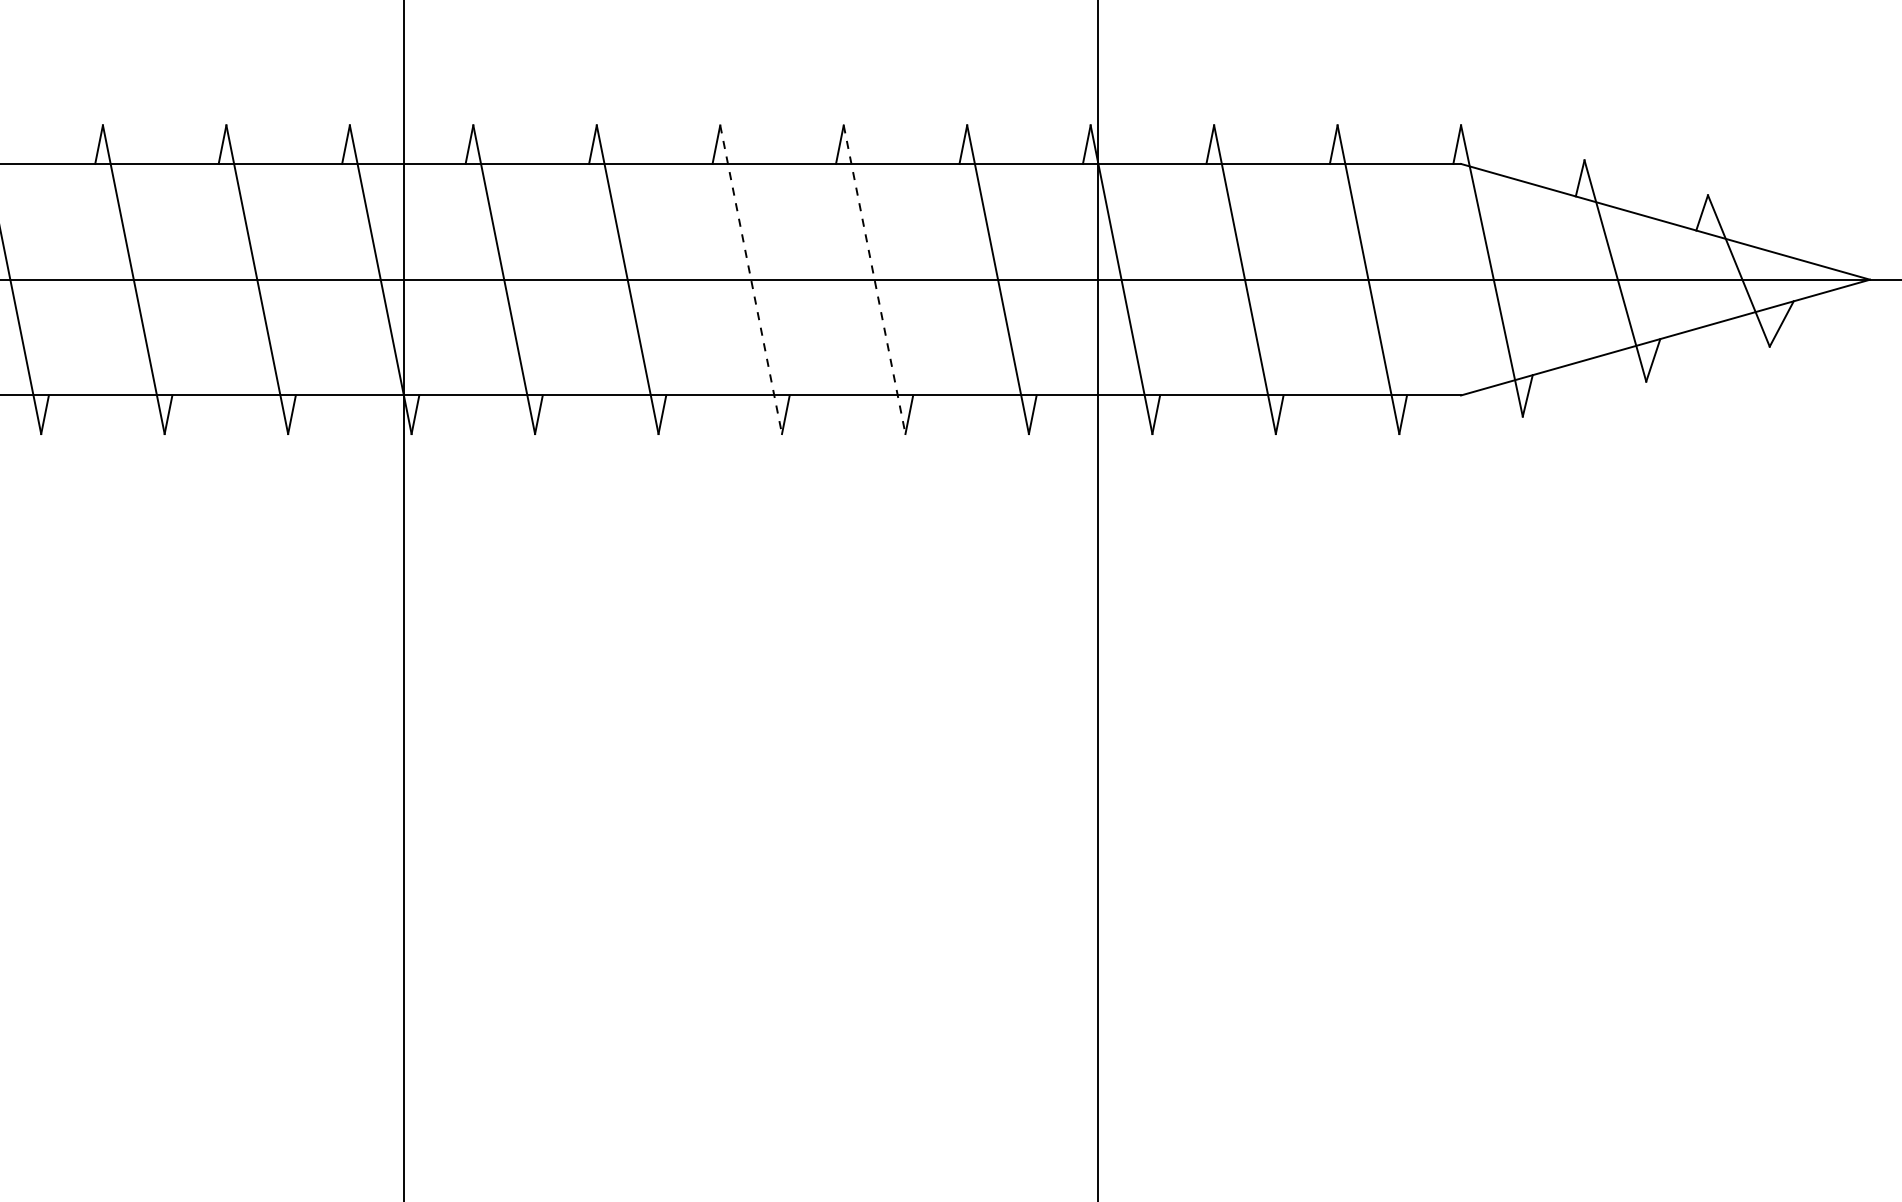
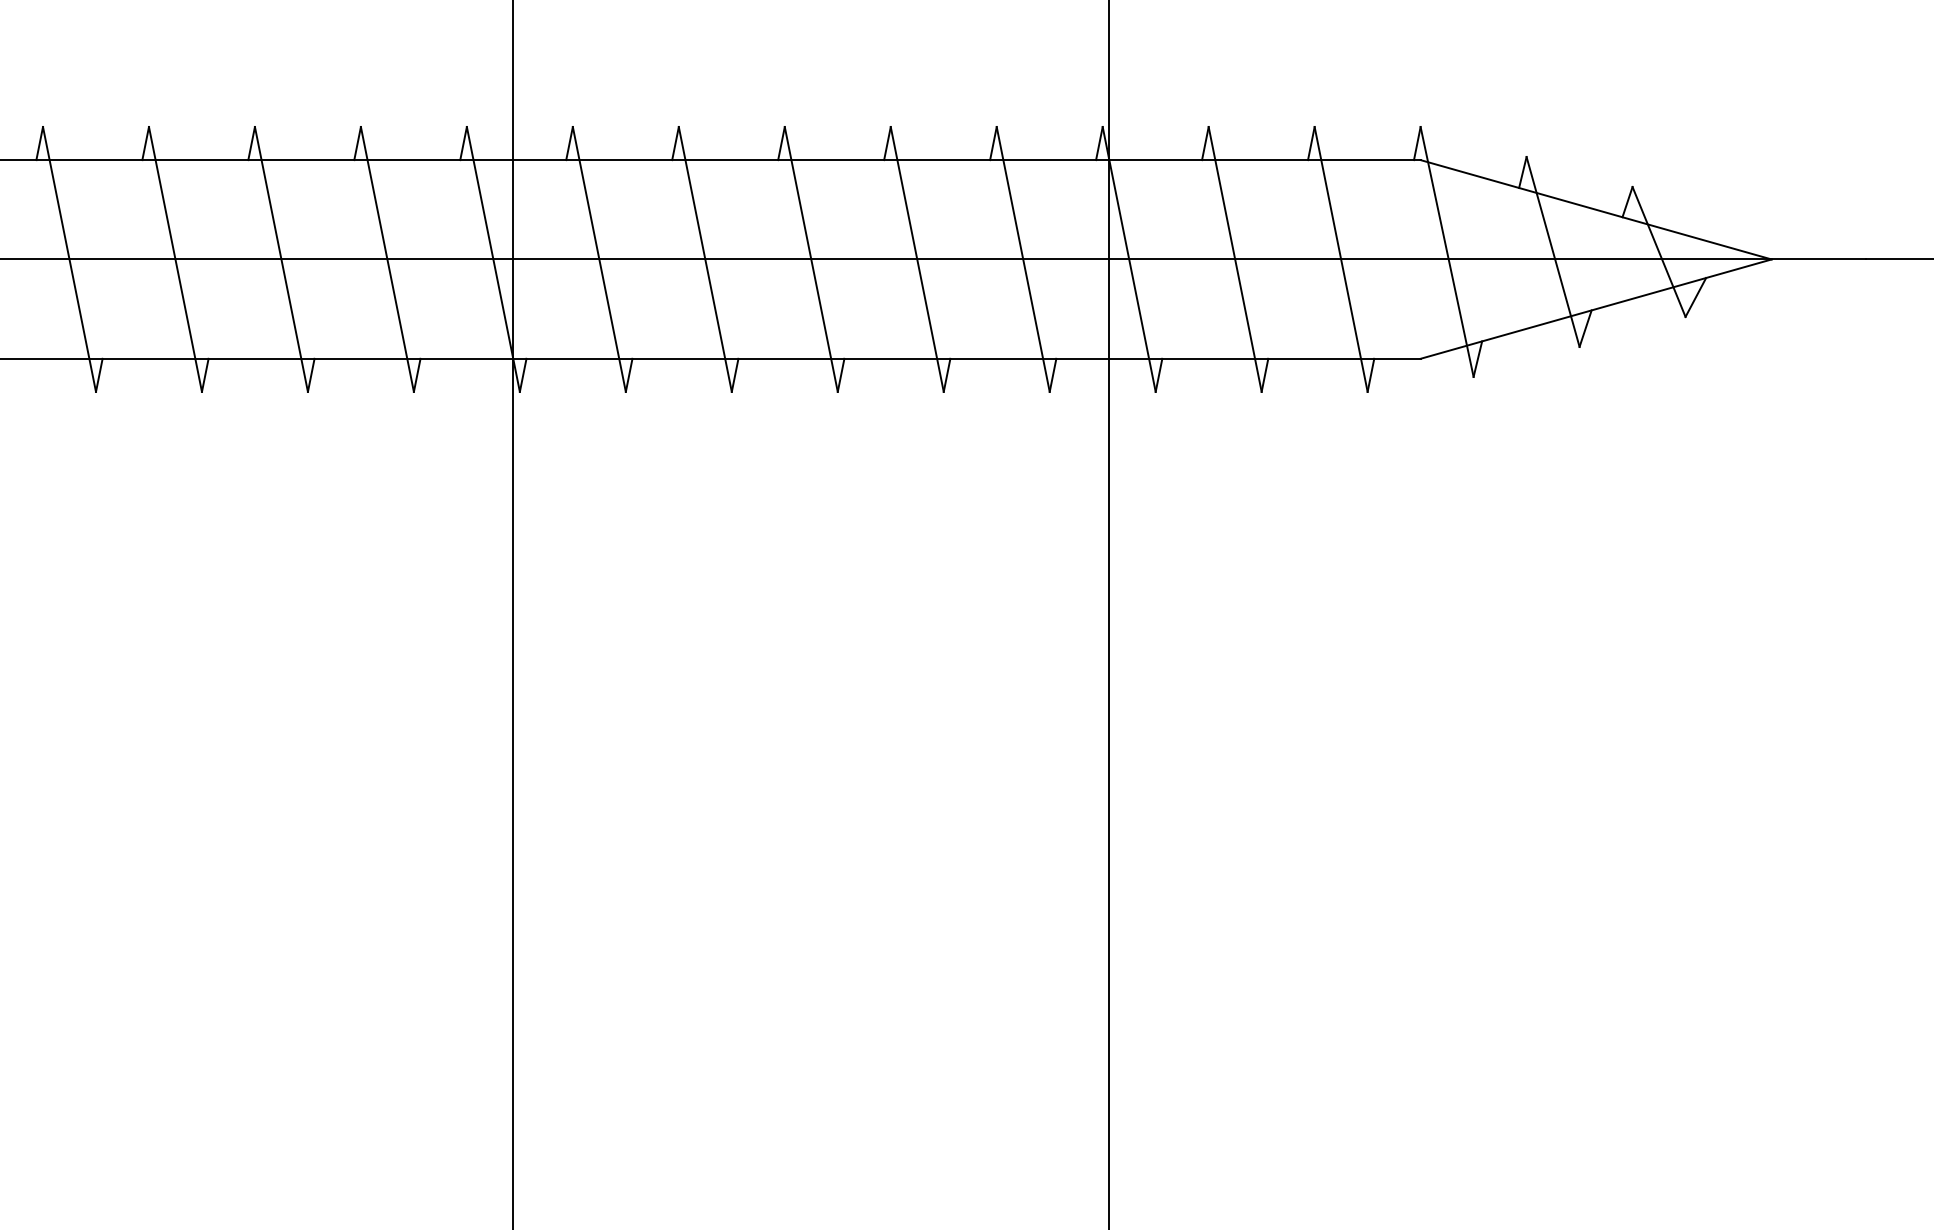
line: (751, 279) -> (811, 259), dashed -> solid
line: (874, 279) -> (917, 259), dashed -> solid

